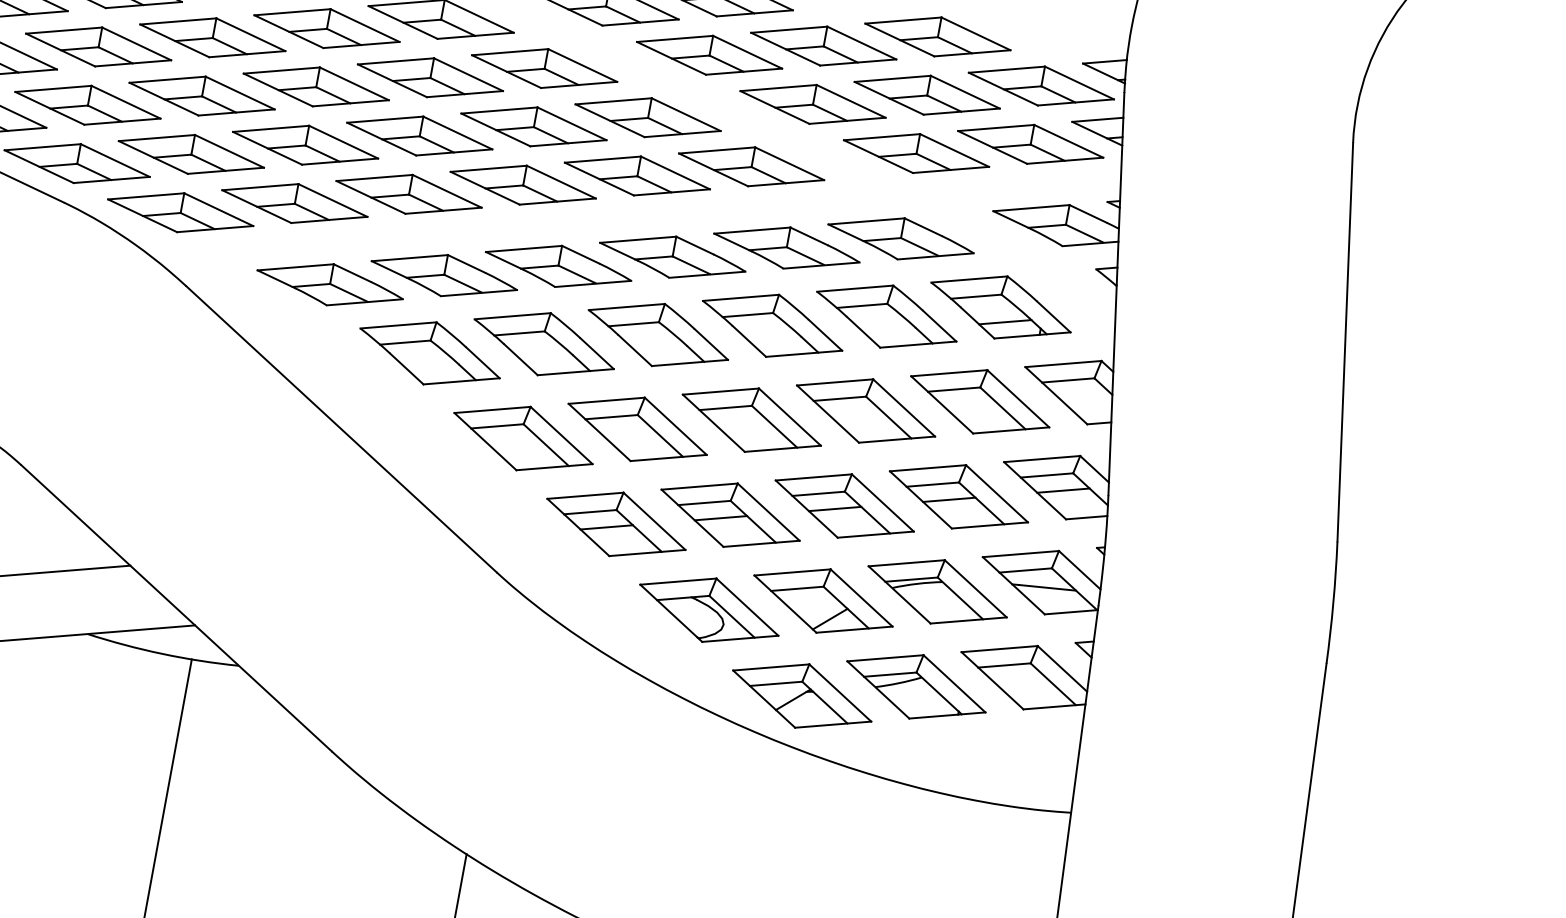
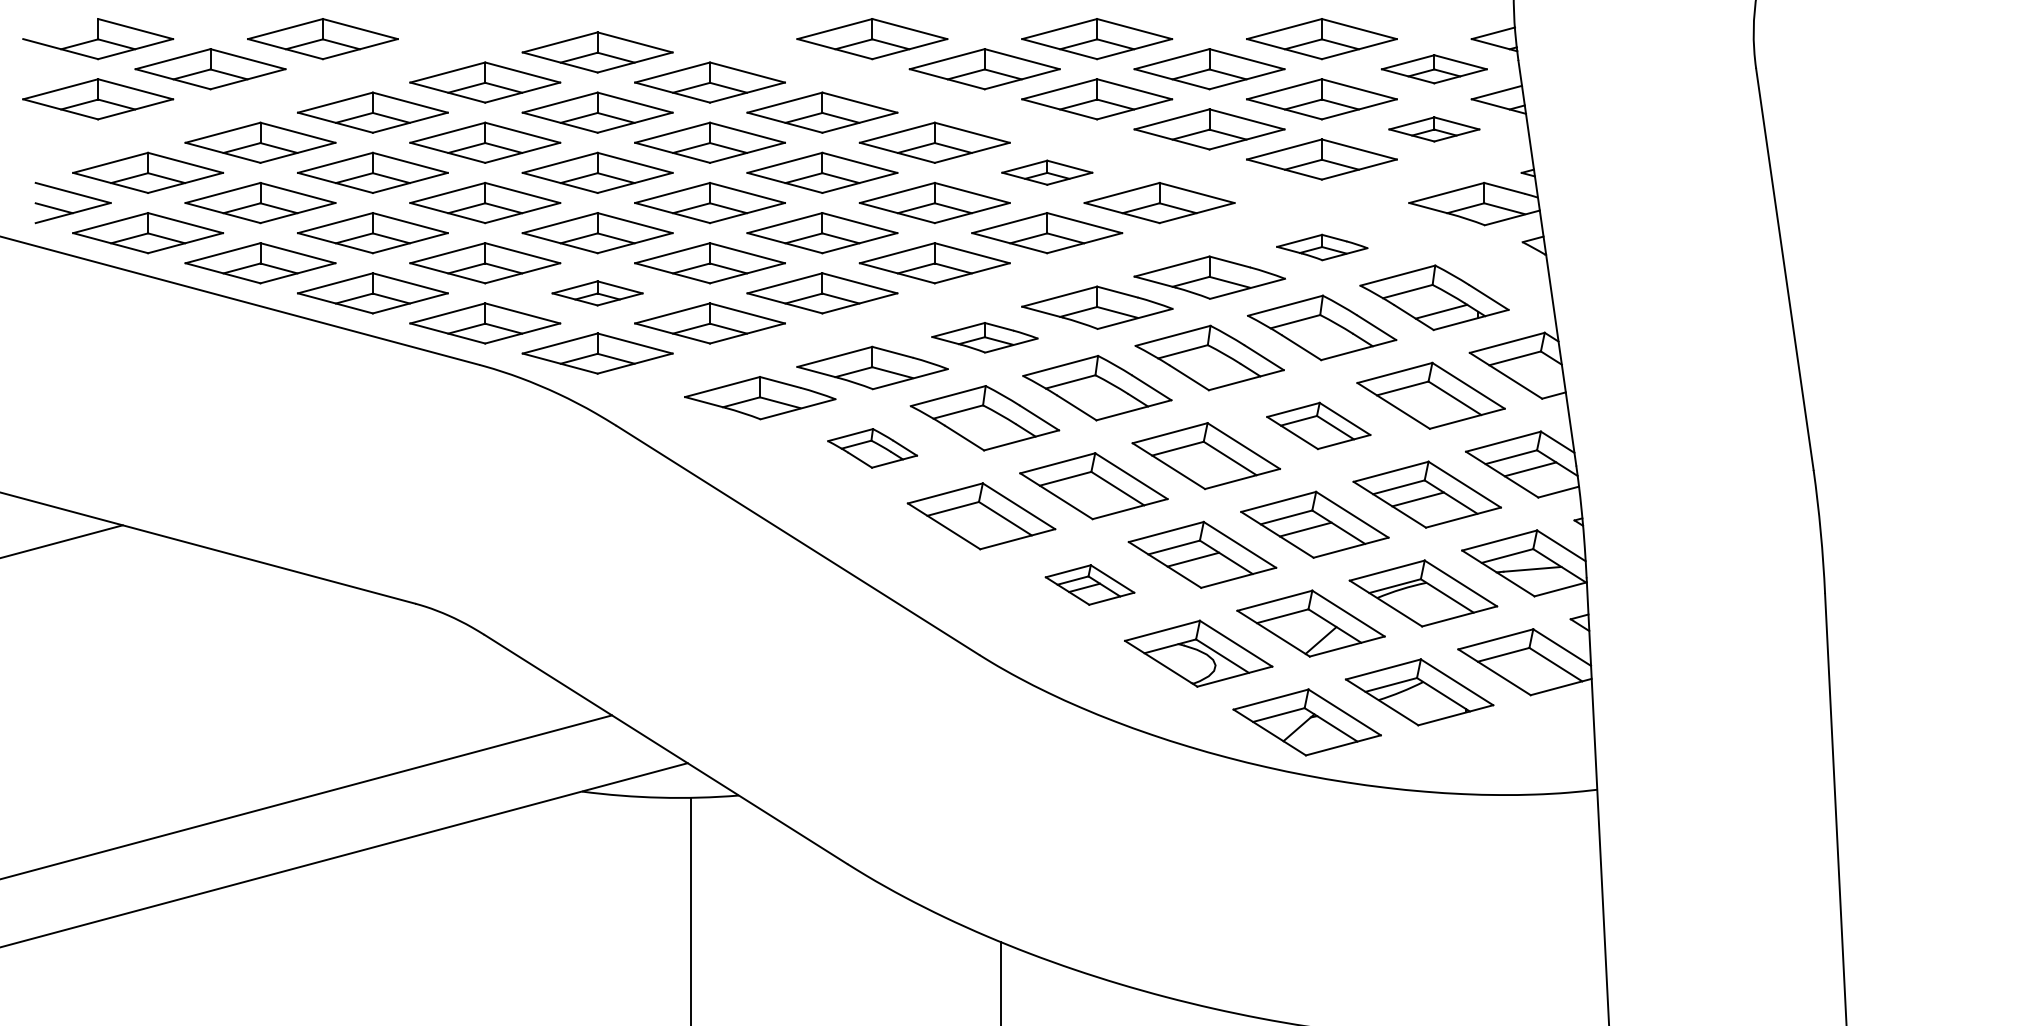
part: (1041, 86) -> (1434, 69), size x0.7
part: (648, 117) -> (1047, 172), size x0.6
part: (1030, 144) -> (1434, 129), size x0.6
part: (191, 154) -> (597, 293), size x0.6
part: (901, 238) -> (1322, 247), size x0.6
part: (558, 265) -> (984, 337), size x0.7
part: (429, 353) -> (872, 448), size x0.6
part: (865, 410) -> (1318, 425), size x0.7
part: (615, 523) -> (1089, 584), size x0.6

